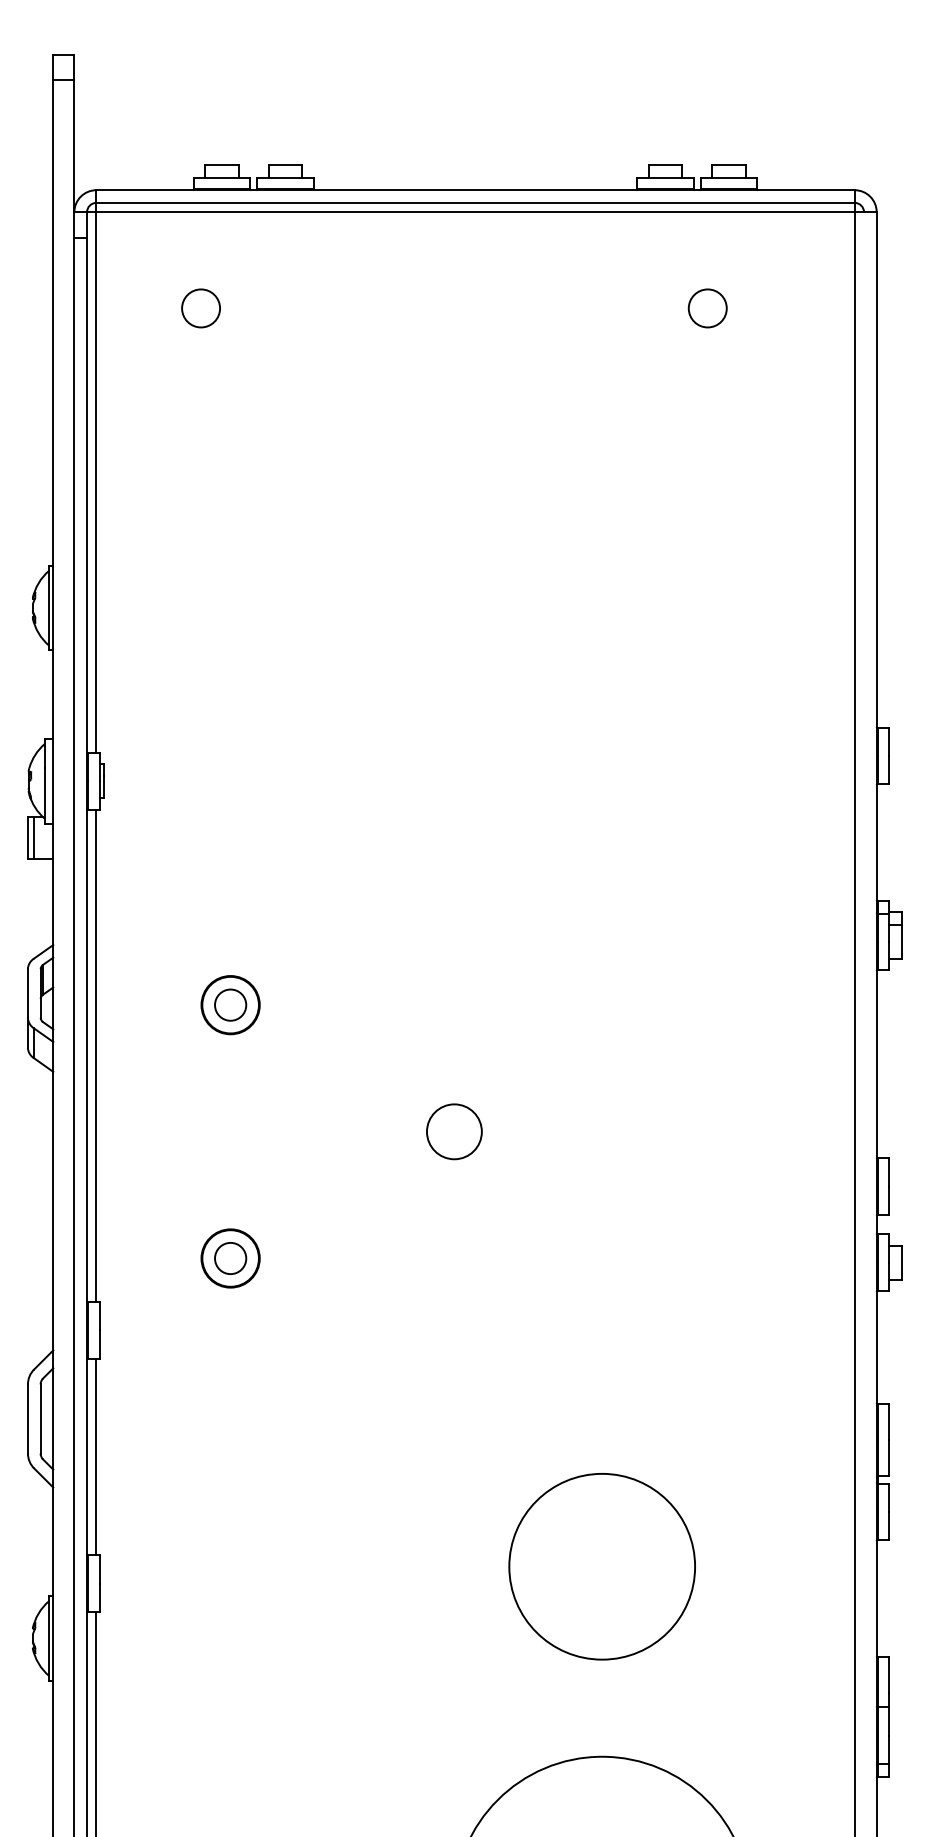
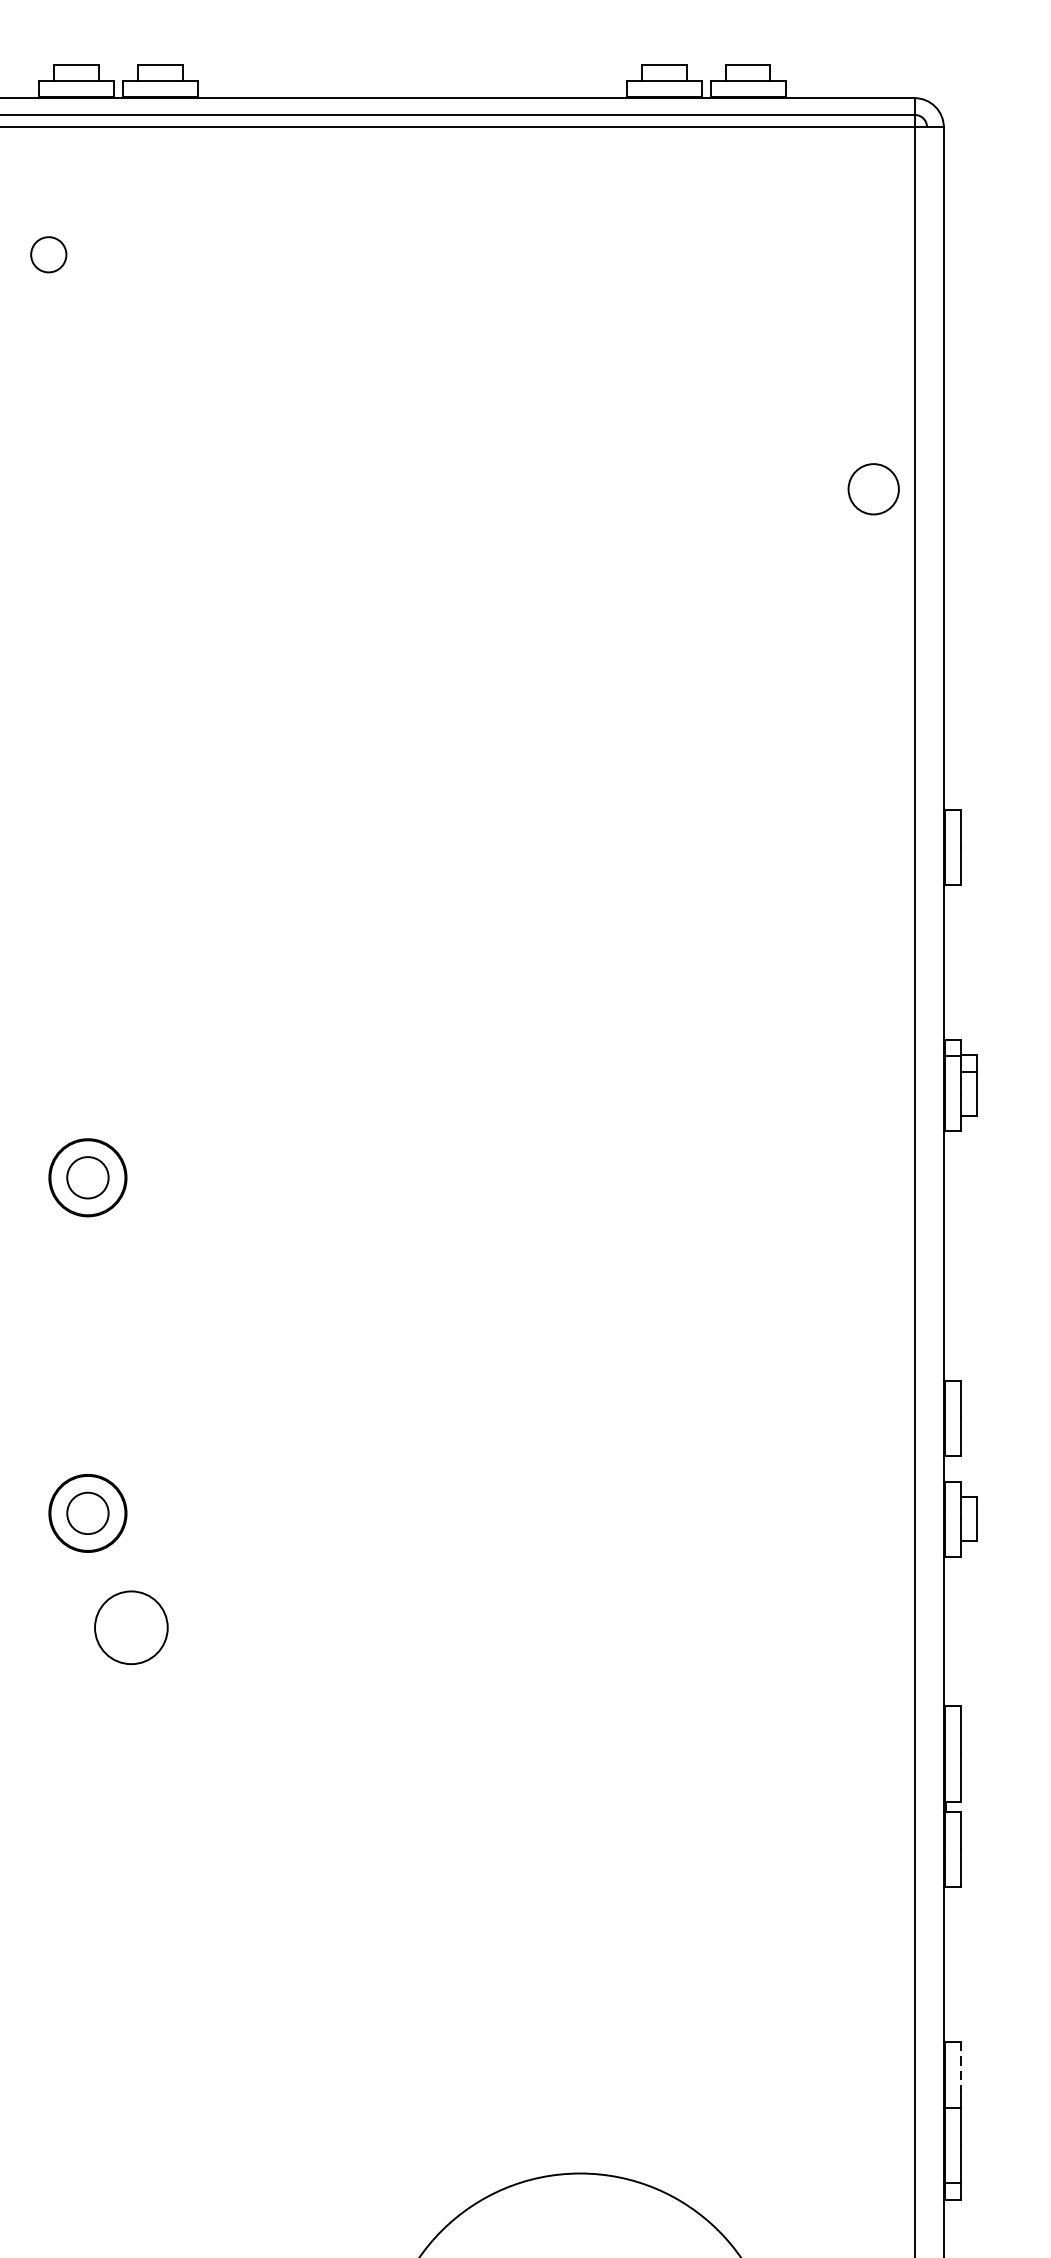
circle: (201, 308) -> (49, 254), size x0.7
circle: (707, 308) -> (873, 489), moved
circle: (454, 1131) -> (131, 1627), moved
circle: (601, 1566) -> (579, 1921), removed
line: (889, 1675) -> (960, 2065), solid -> dashed

